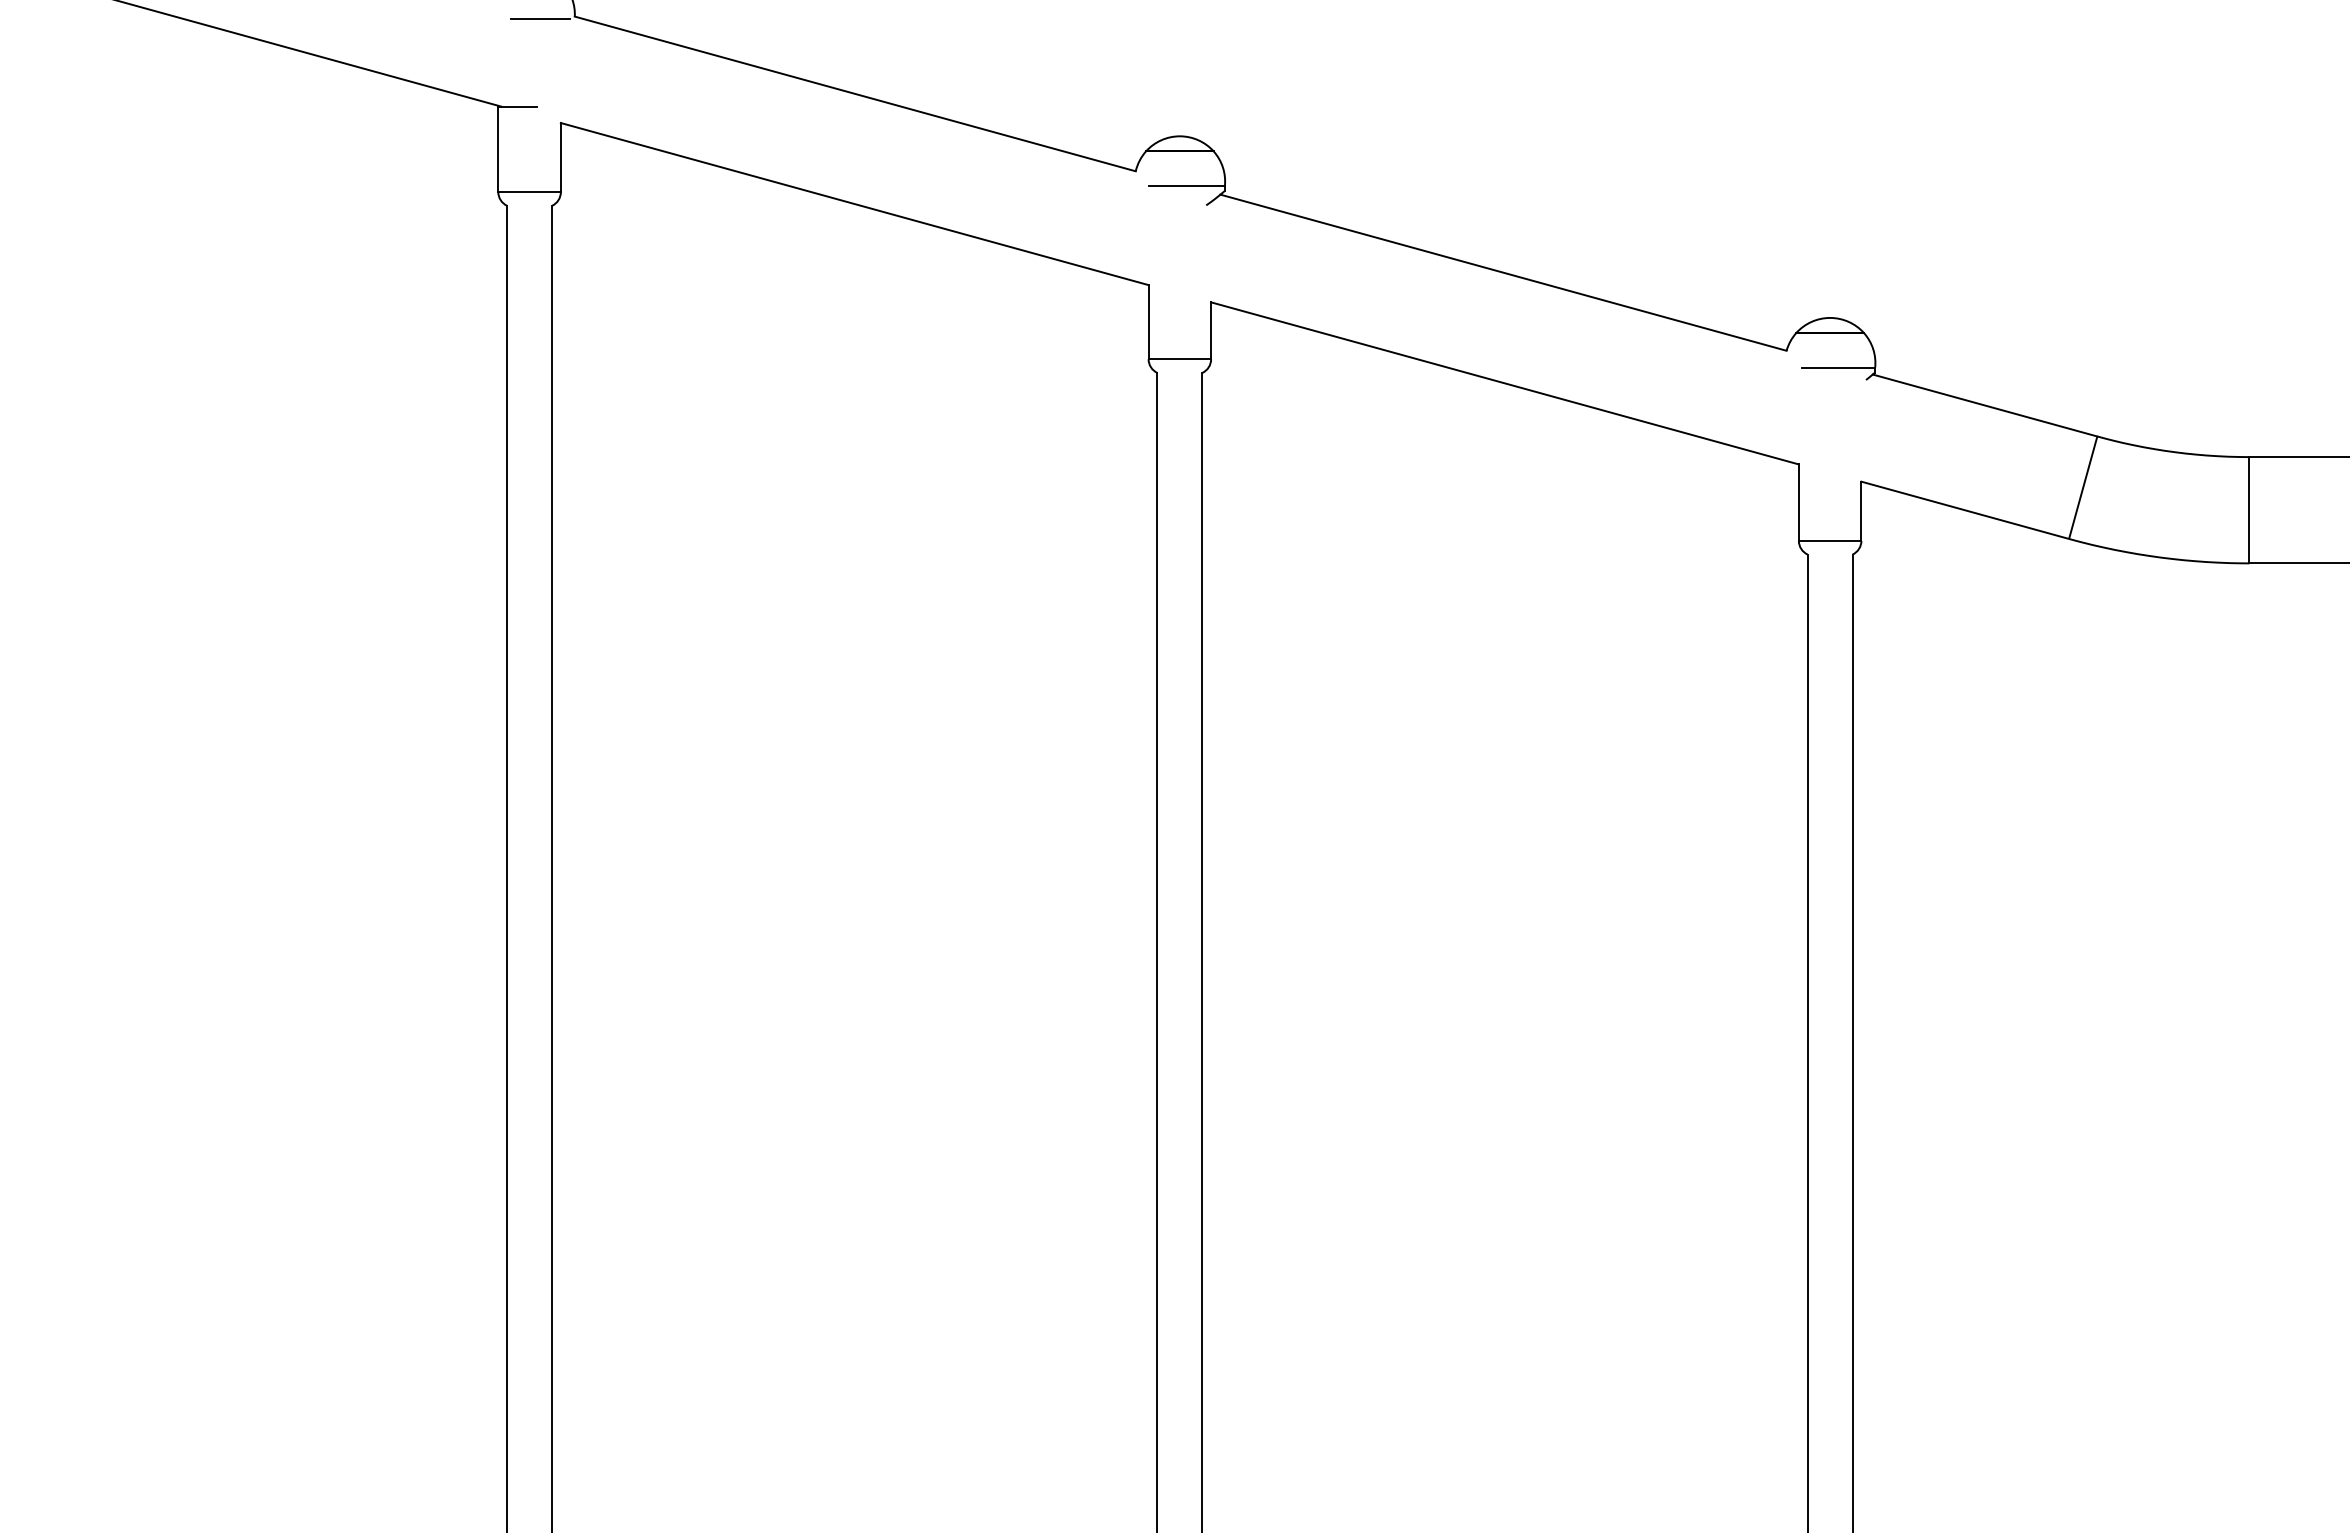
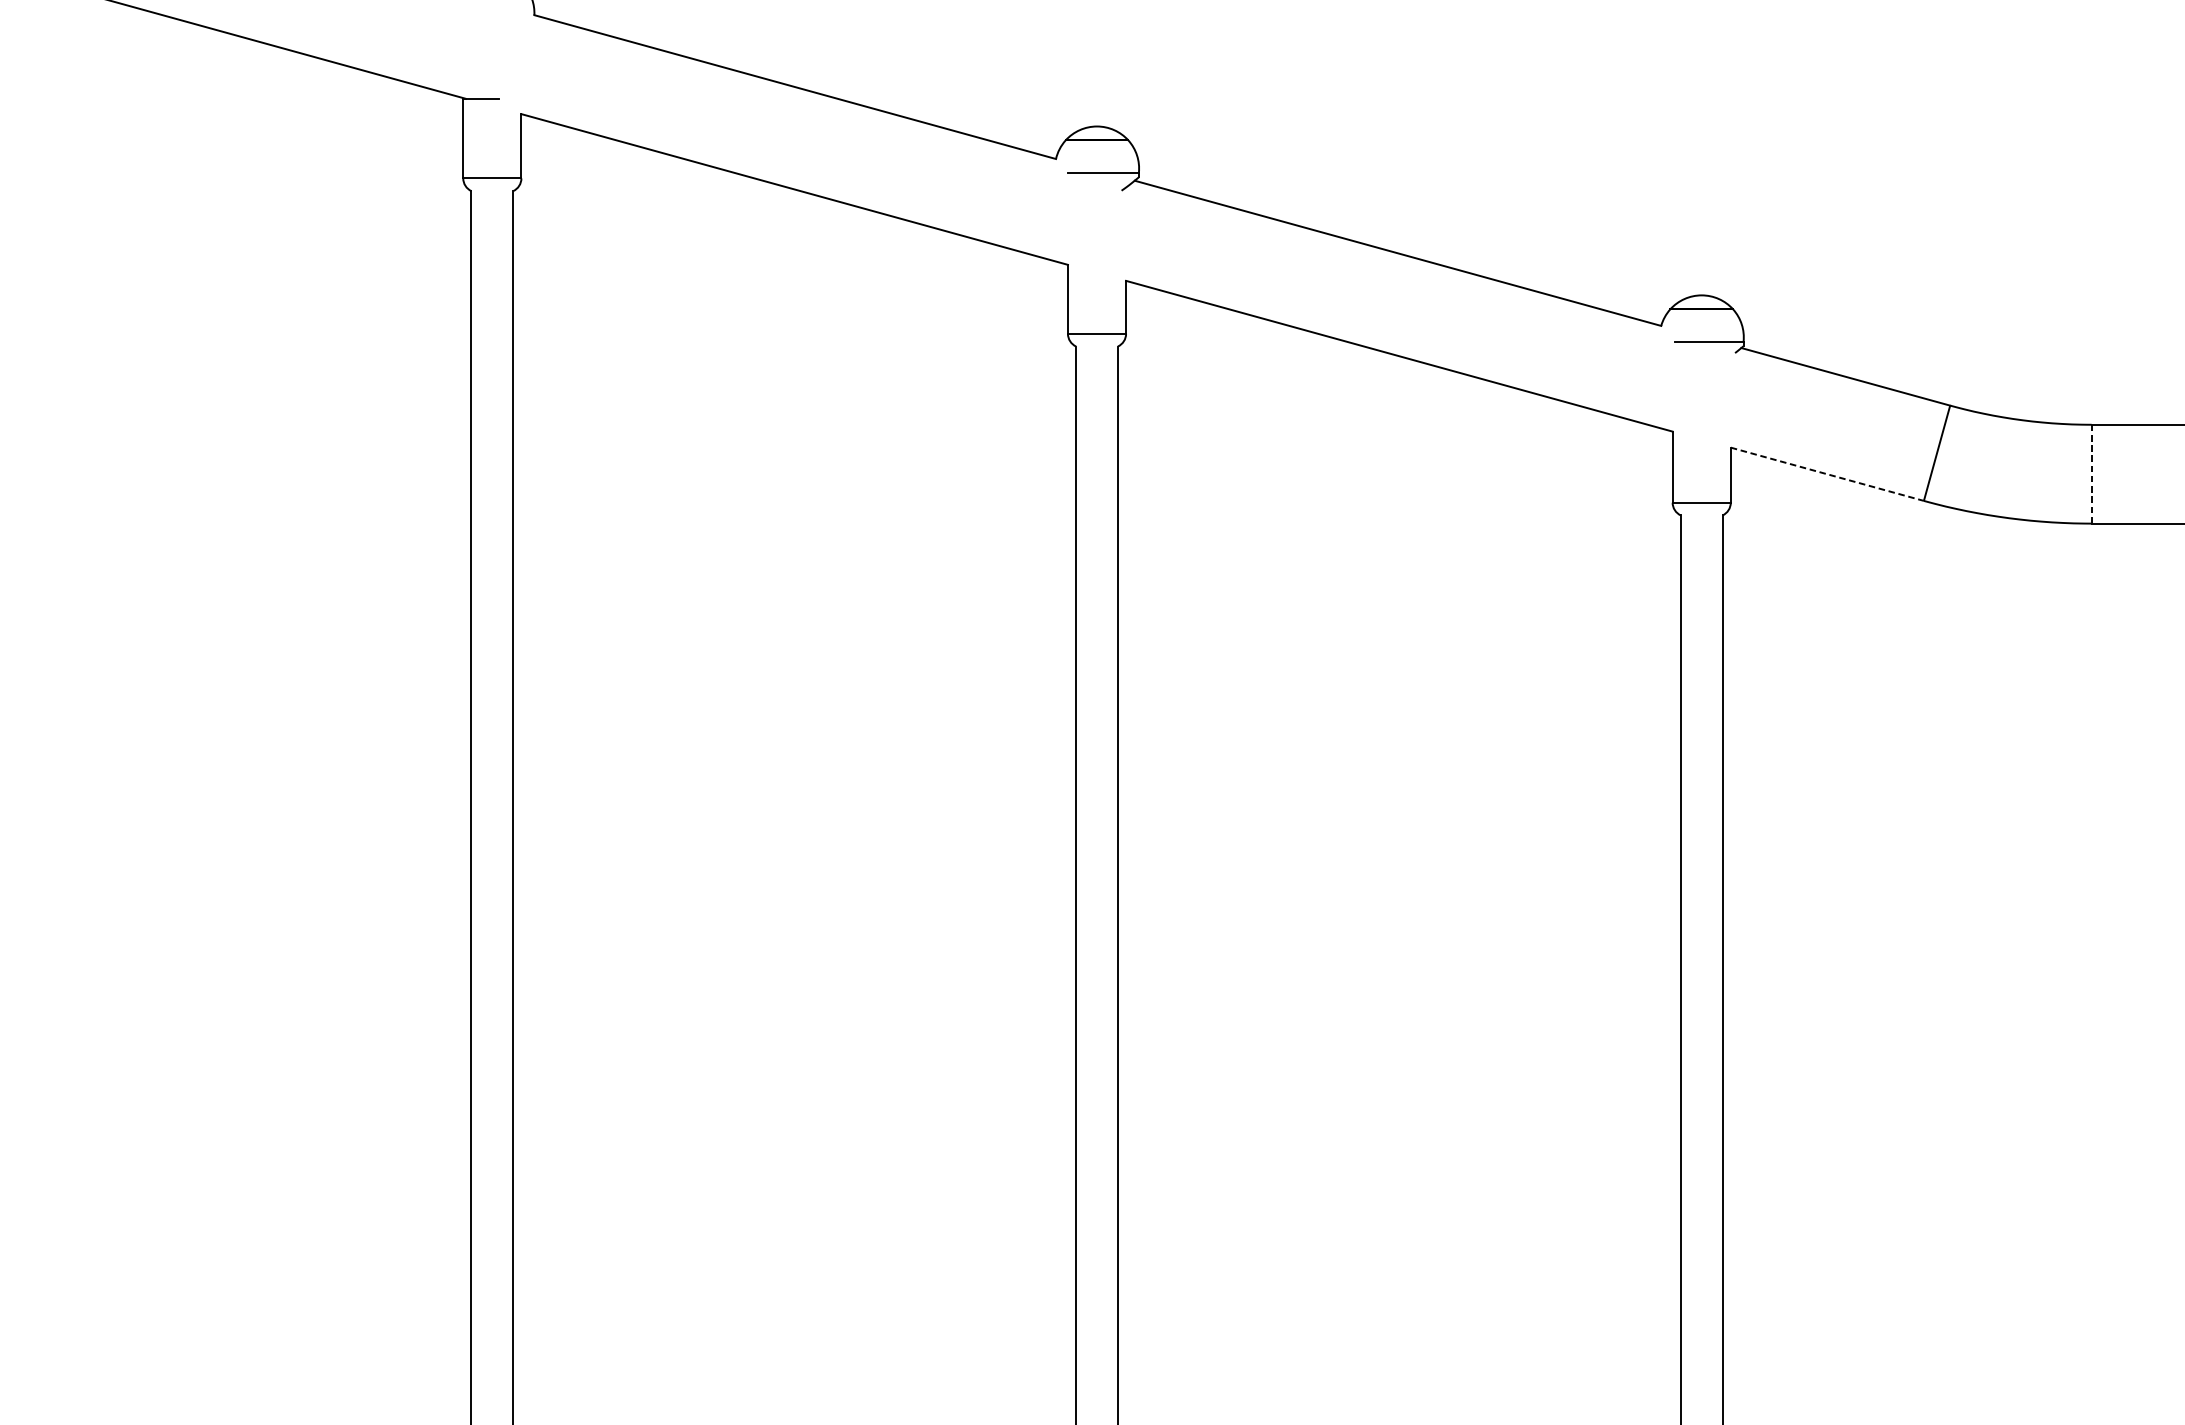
line: (540, 19) -> (502, 17), removed
line: (1965, 510) -> (1827, 474), solid -> dashed
line: (2249, 510) -> (2091, 474), solid -> dashed

